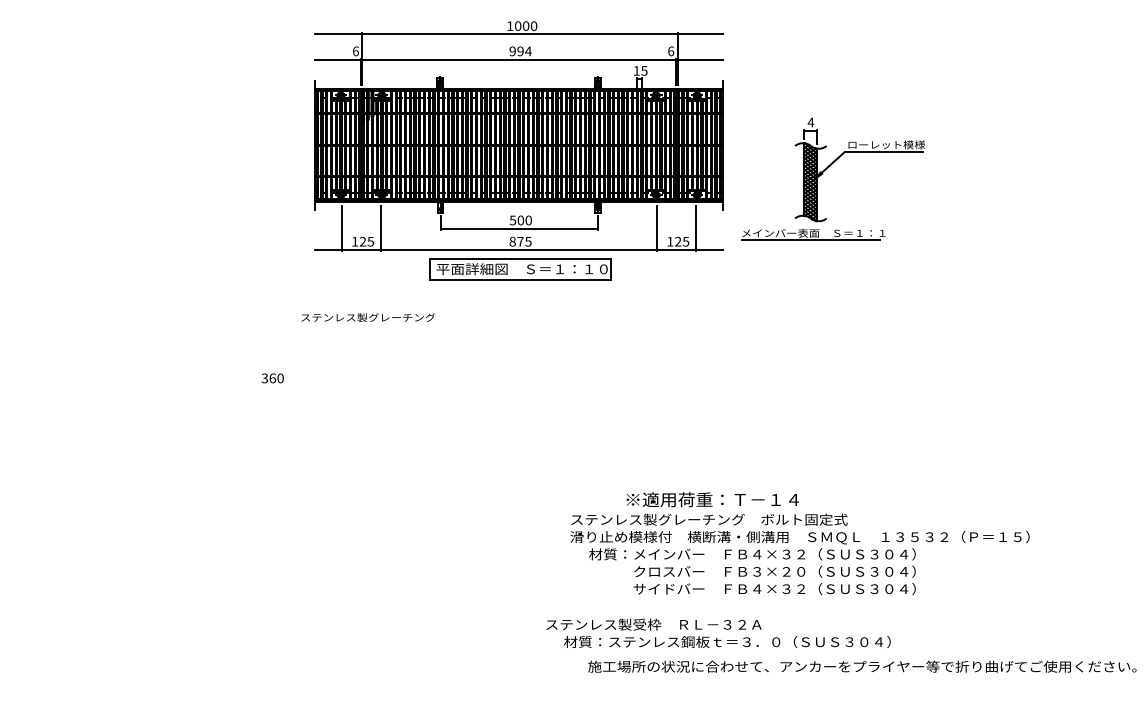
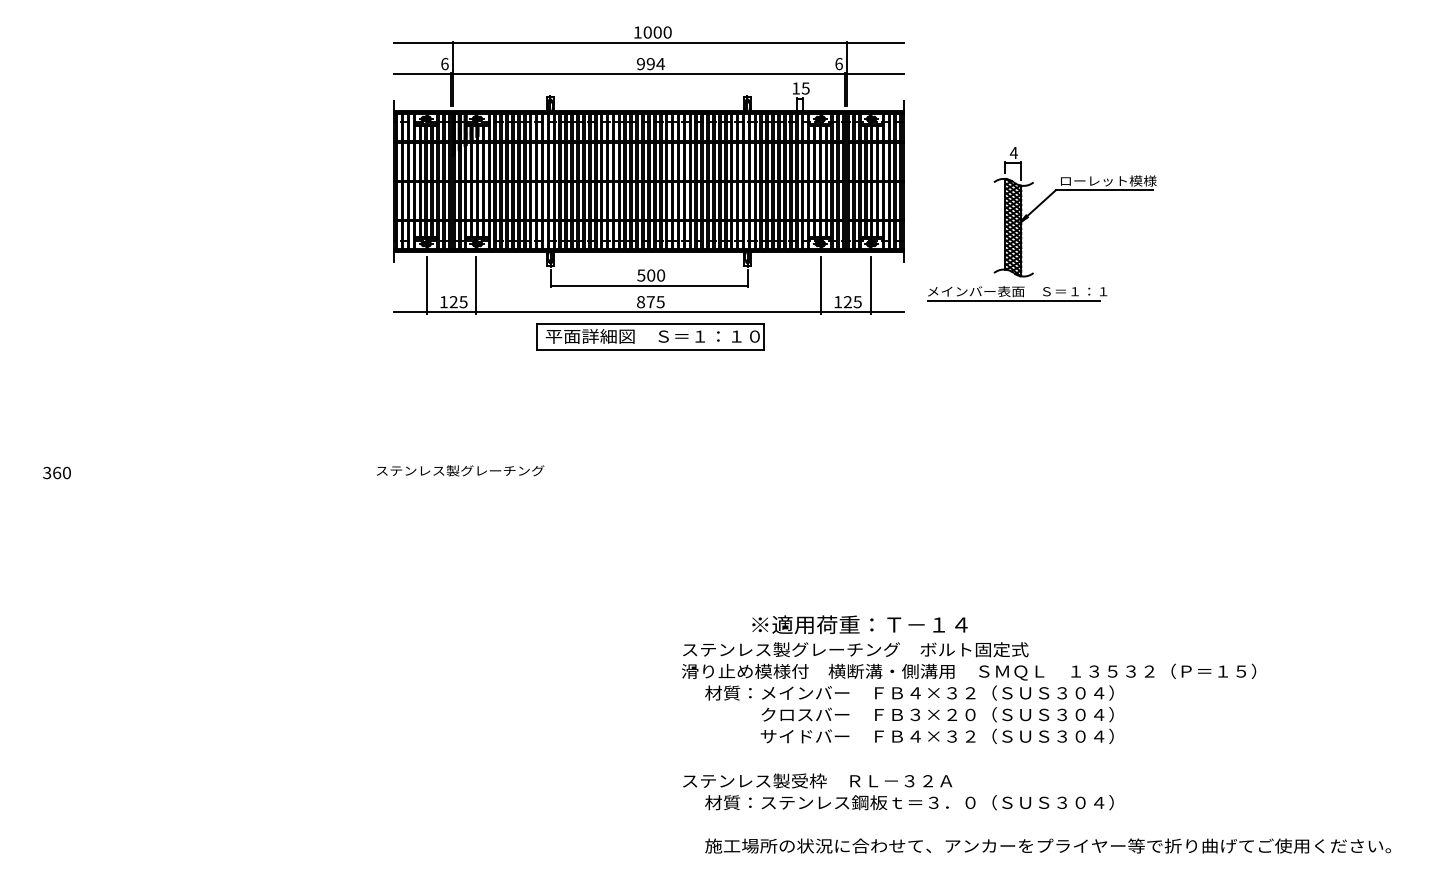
text: (368, 317) -> (460, 470), moved
text: (272, 378) -> (56, 473), moved
text: (799, 543) -> (968, 679), moved
text: (862, 666) -> (1048, 845), moved

